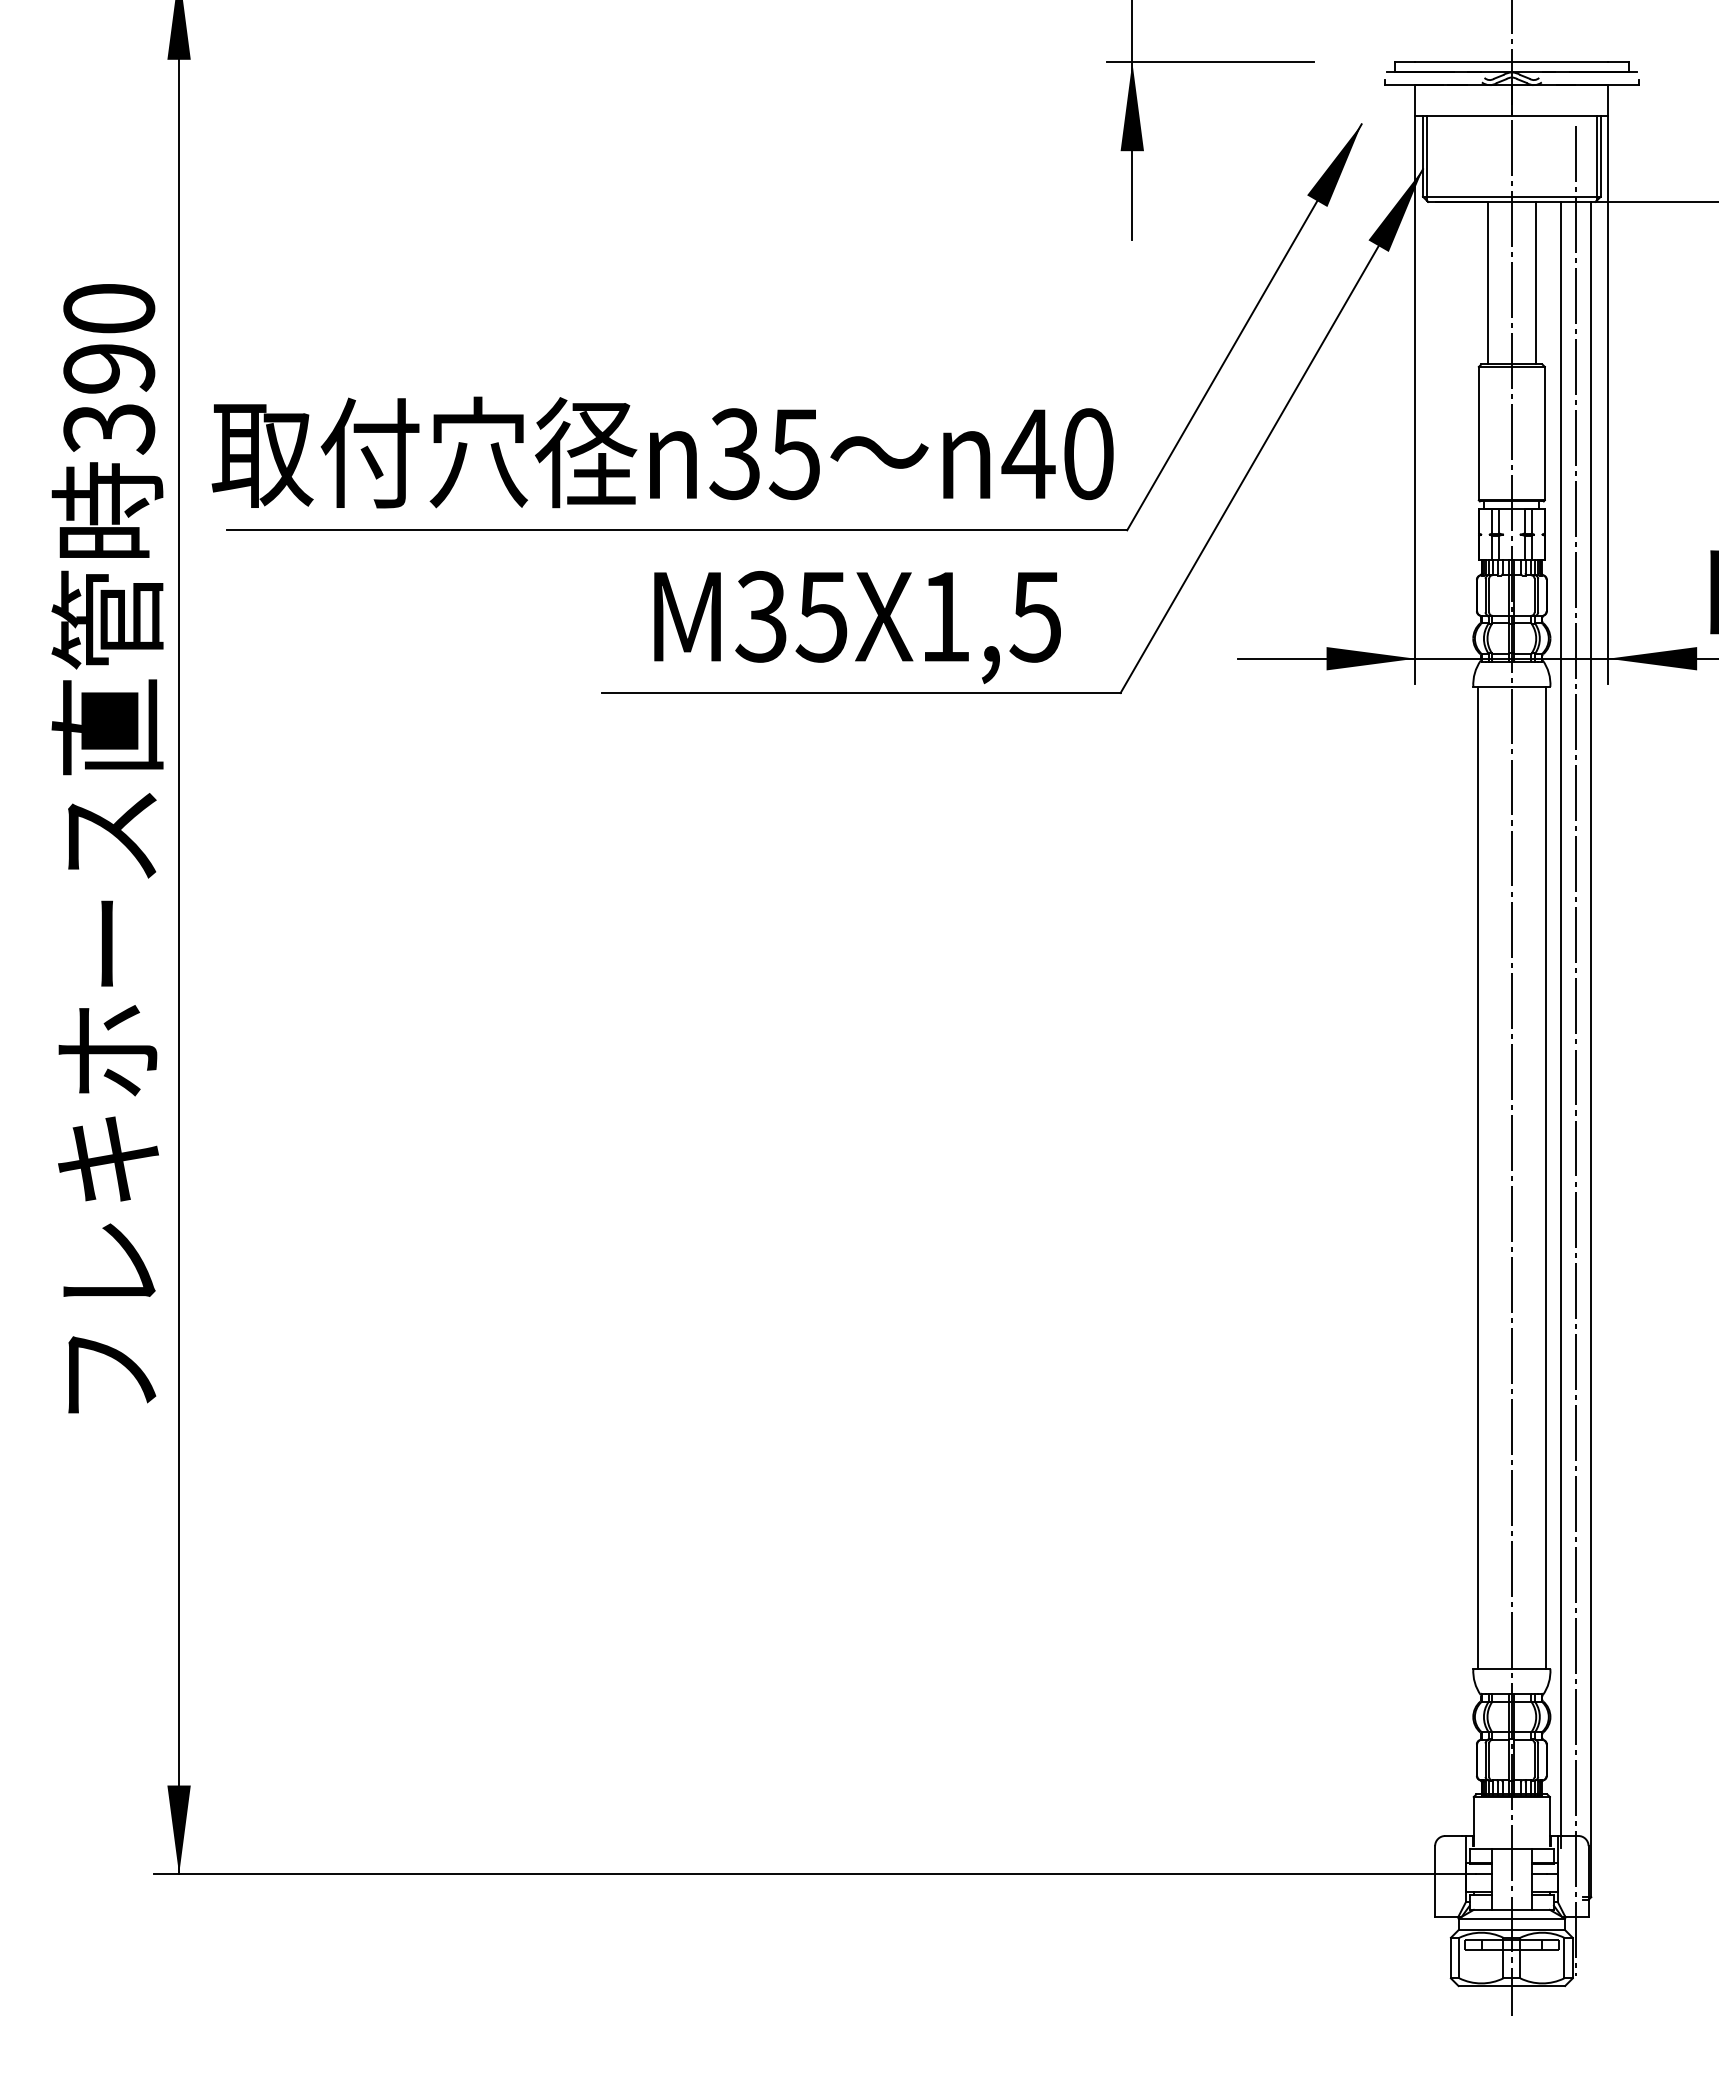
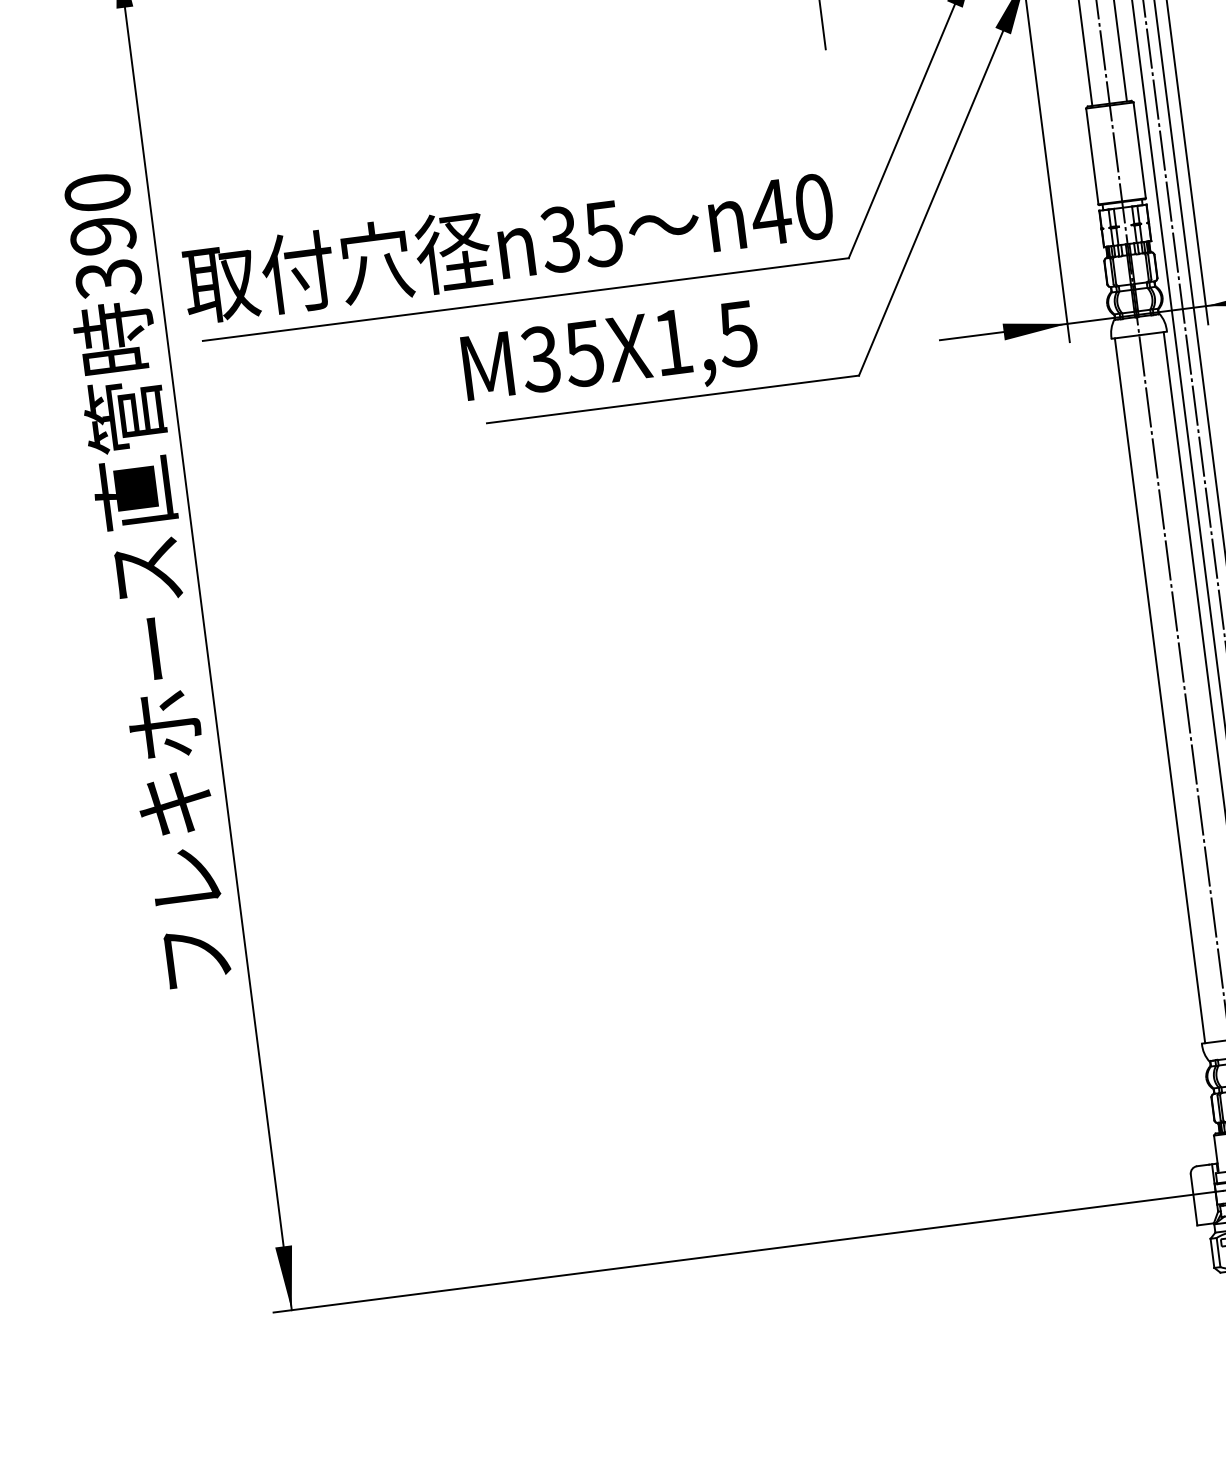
text: (857, 627) -> (610, 358), moved

